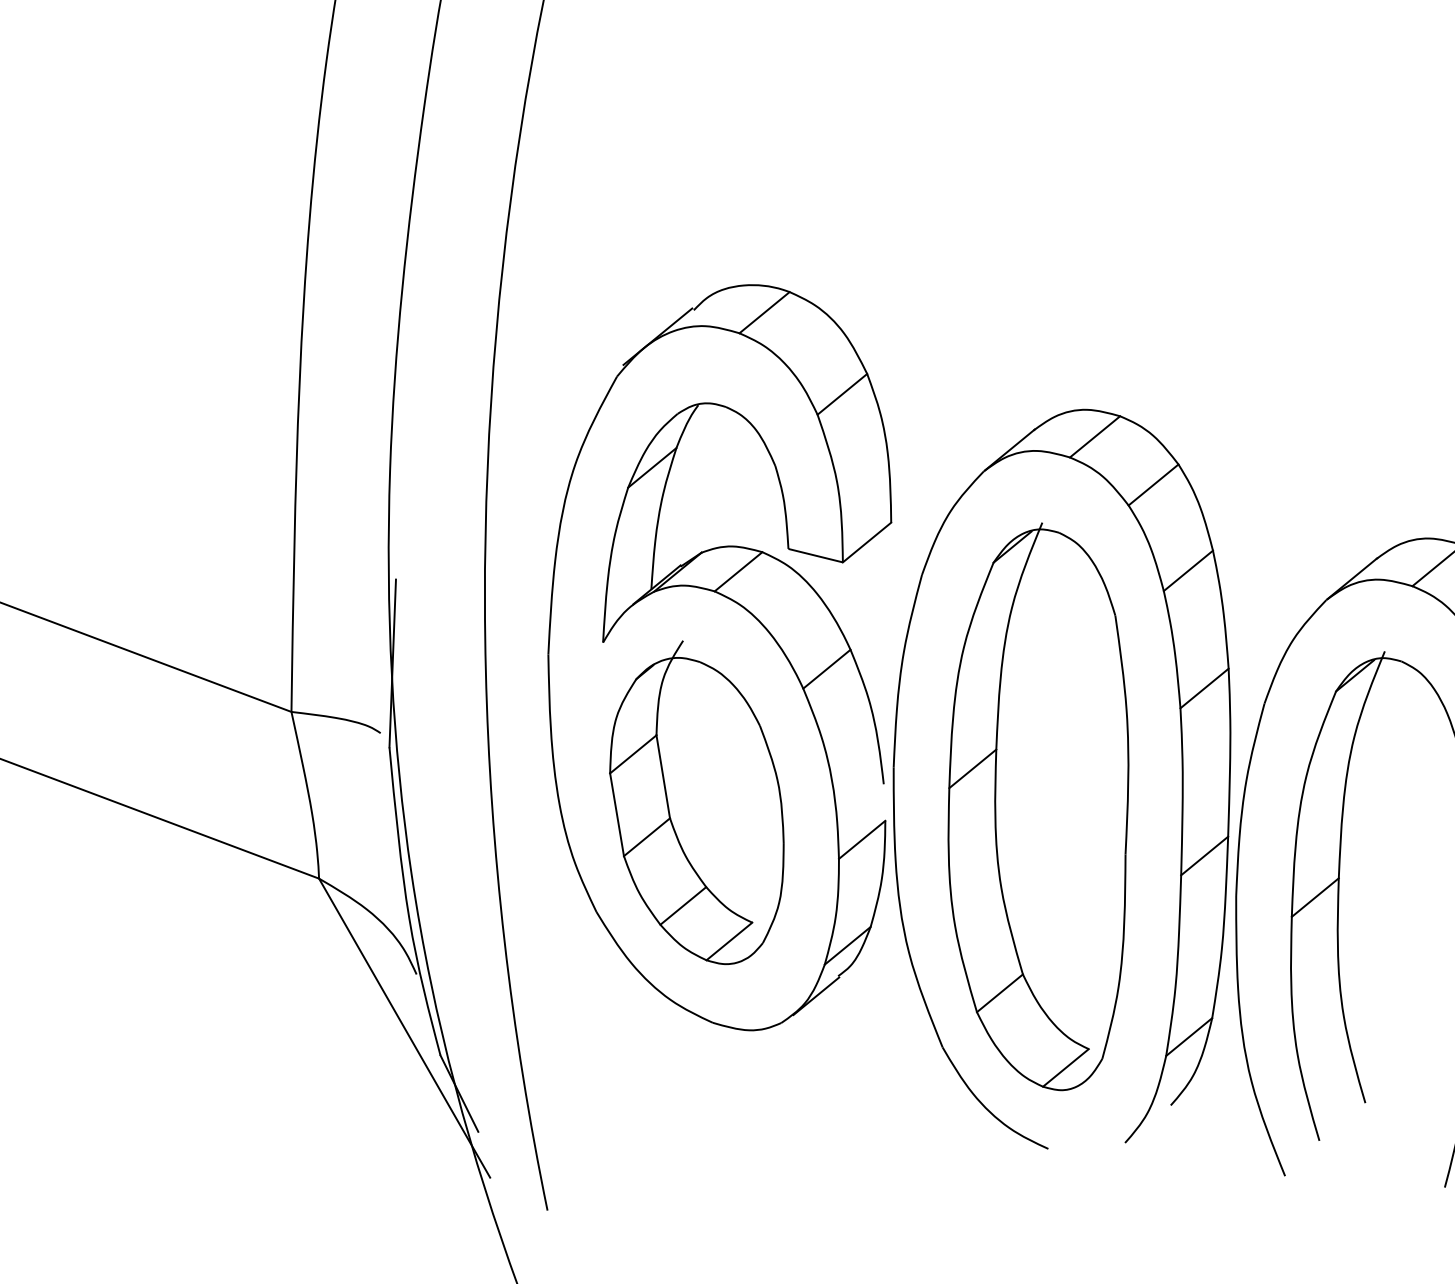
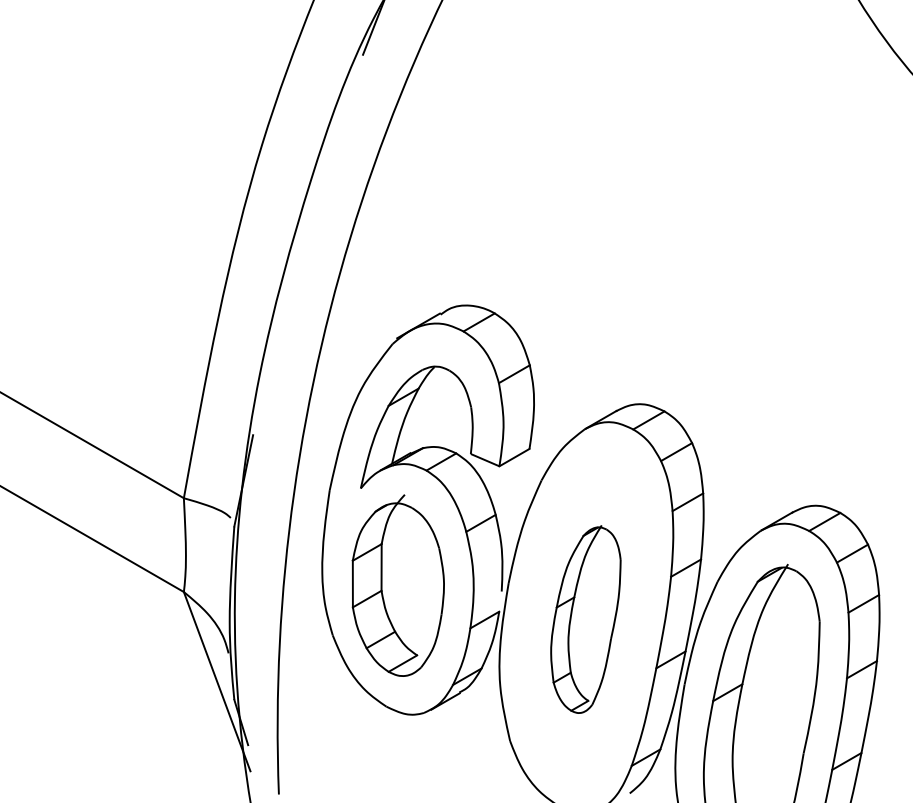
part: (1040, 809) -> (585, 619), size x0.6

